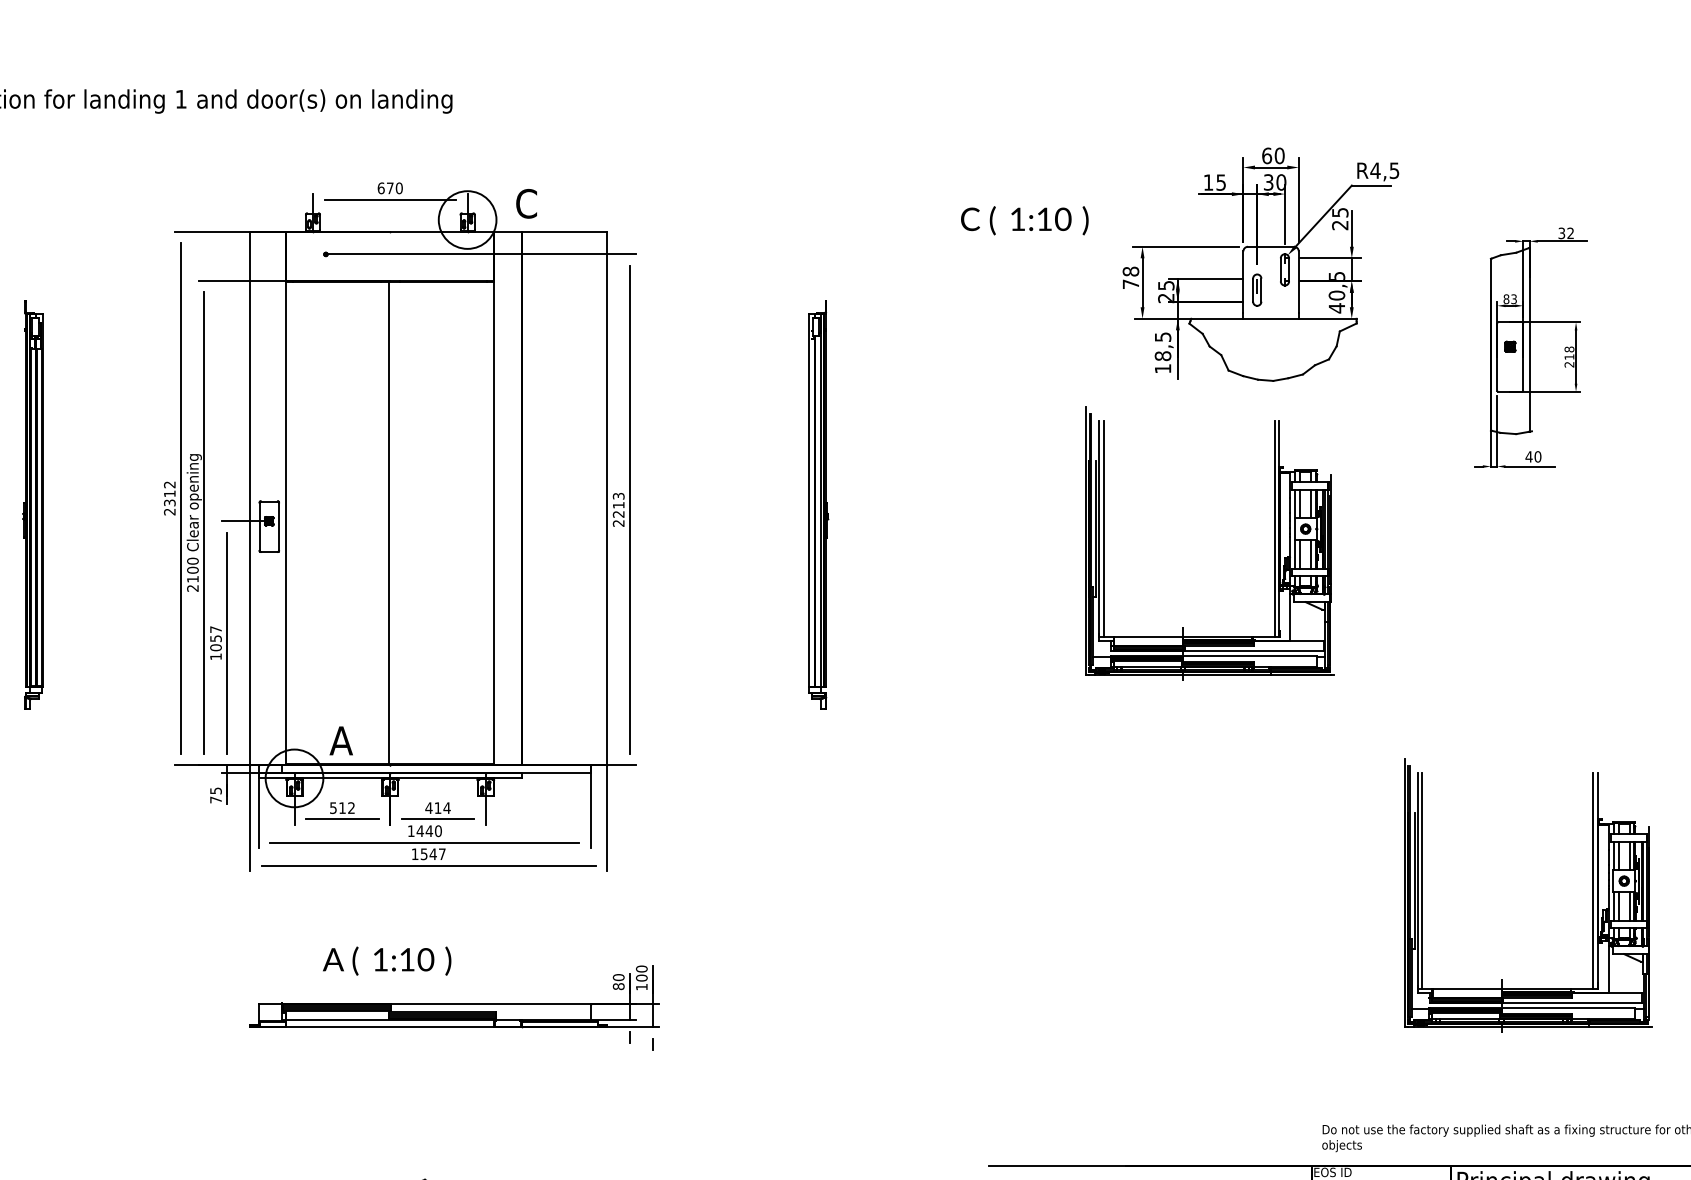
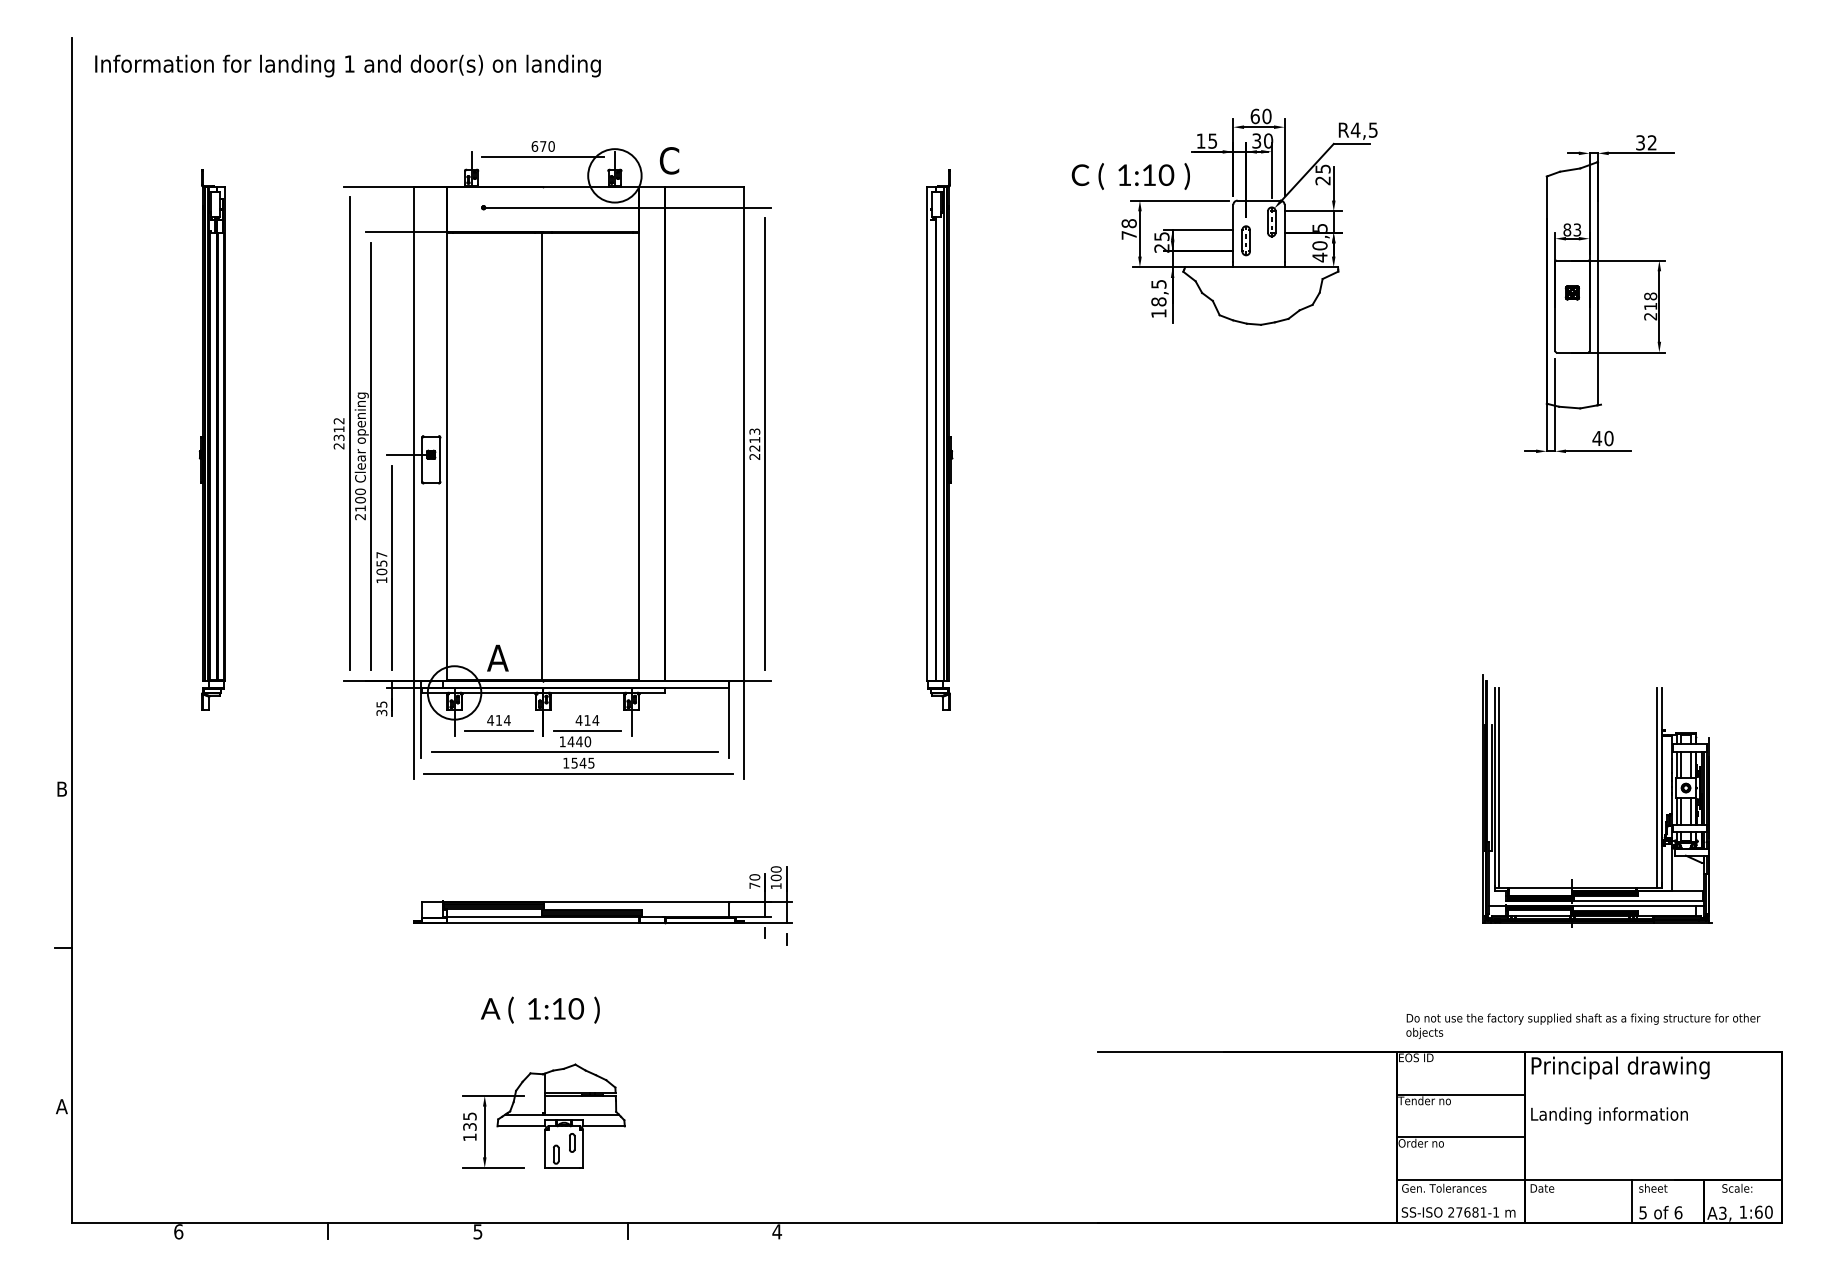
part: (1260, 263) -> (1249, 216), moved
part: (1530, 347) -> (1599, 293), size x1.43
part: (32, 504) -> (211, 439), size x1.43
part: (818, 504) -> (939, 439), size x1.43
part: (1273, 542) -> (1361, 474), removed
text: (215, 799) -> (381, 712), 75 -> 35
text: (341, 808) -> (498, 720), 512 -> 414
text: (442, 854) -> (591, 763), 1547 -> 1545
text: (386, 960) -> (539, 1009), moved
text: (618, 986) -> (754, 885), 80 -> 70

